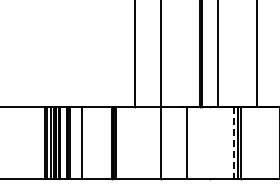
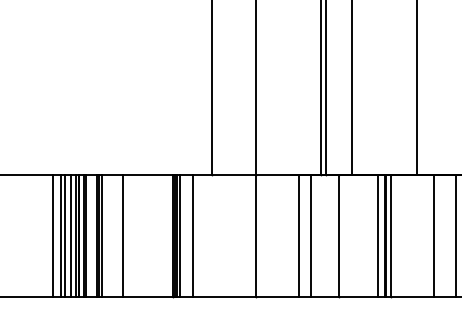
line: (40, 142) -> (53, 235), added
line: (123, 142) -> (192, 235), added
line: (193, 142) -> (310, 235), added
line: (210, 142) -> (339, 235), added
line: (267, 142) -> (435, 235), added
line: (233, 143) -> (378, 237), dashed -> solid

